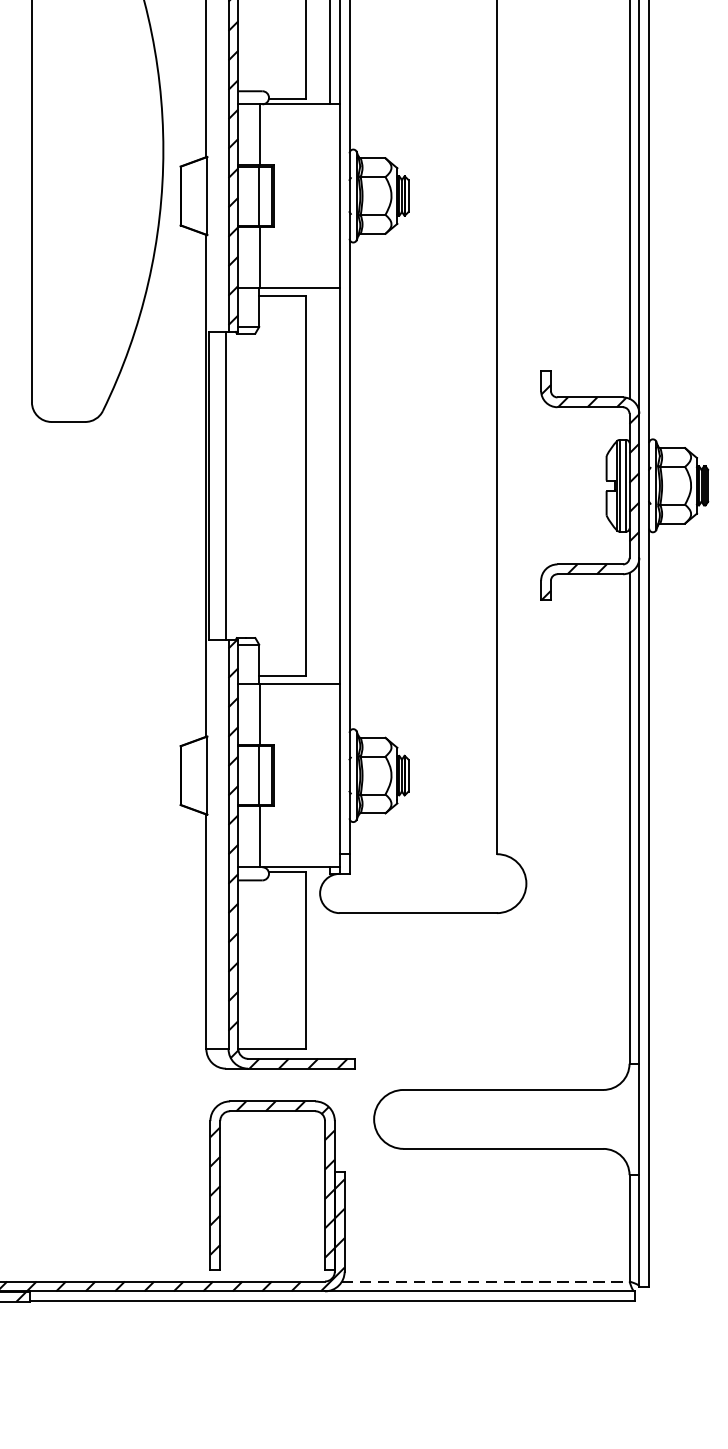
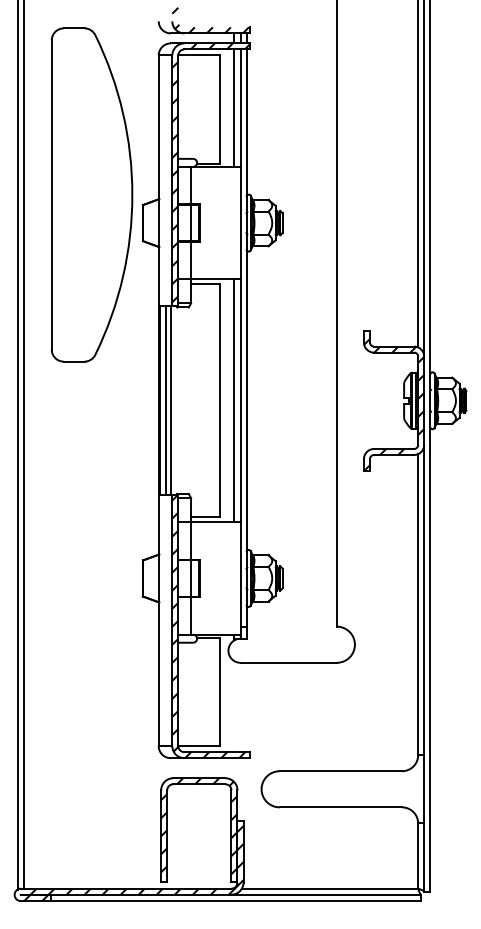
line: (219, 485) -> (166, 400), added
line: (329, 485) -> (234, 400), added
line: (486, 1281) -> (330, 888), dashed -> solid

